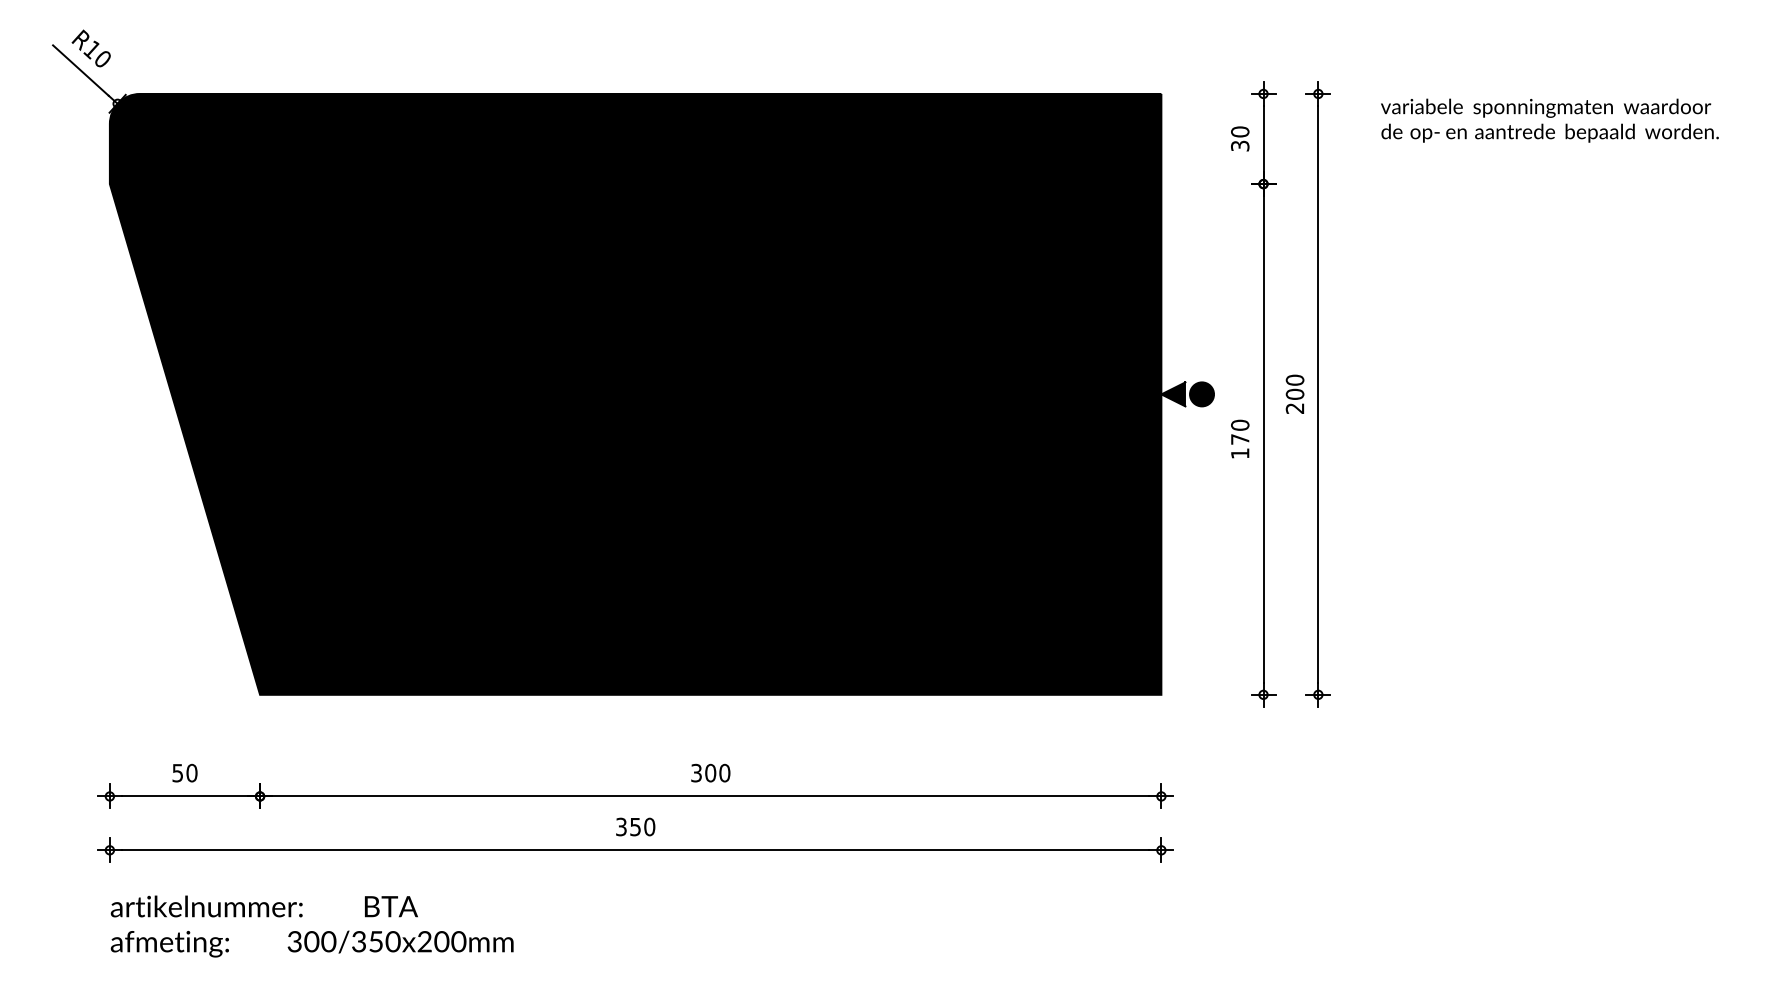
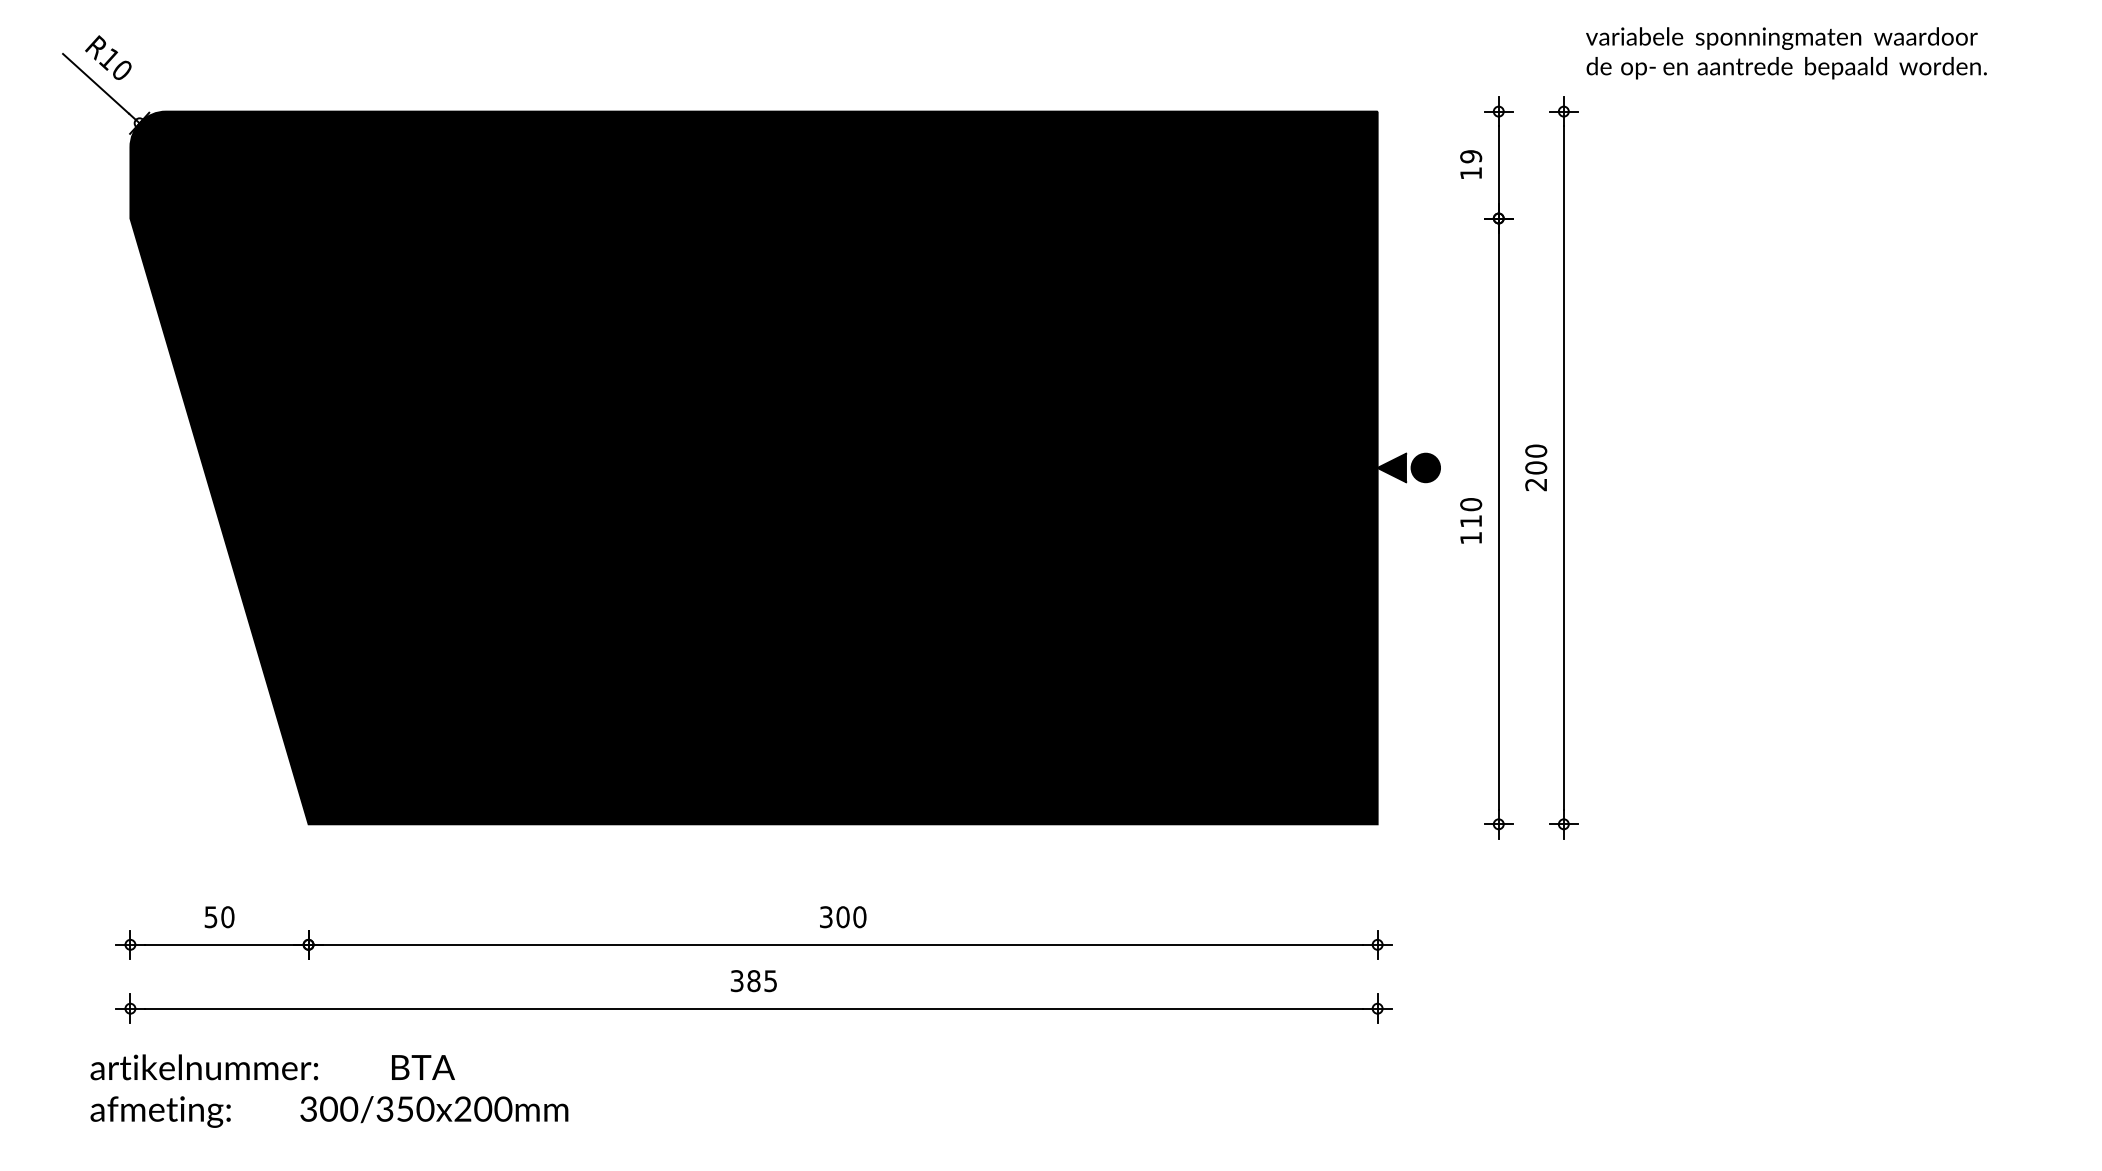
text: (1549, 120) -> (1786, 53), moved
text: (1240, 138) -> (1471, 164), 30 -> 19
text: (1239, 439) -> (1470, 521), 170 -> 110
text: (642, 827) -> (762, 981), 350 -> 385
text: (312, 926) -> (329, 1090), moved

